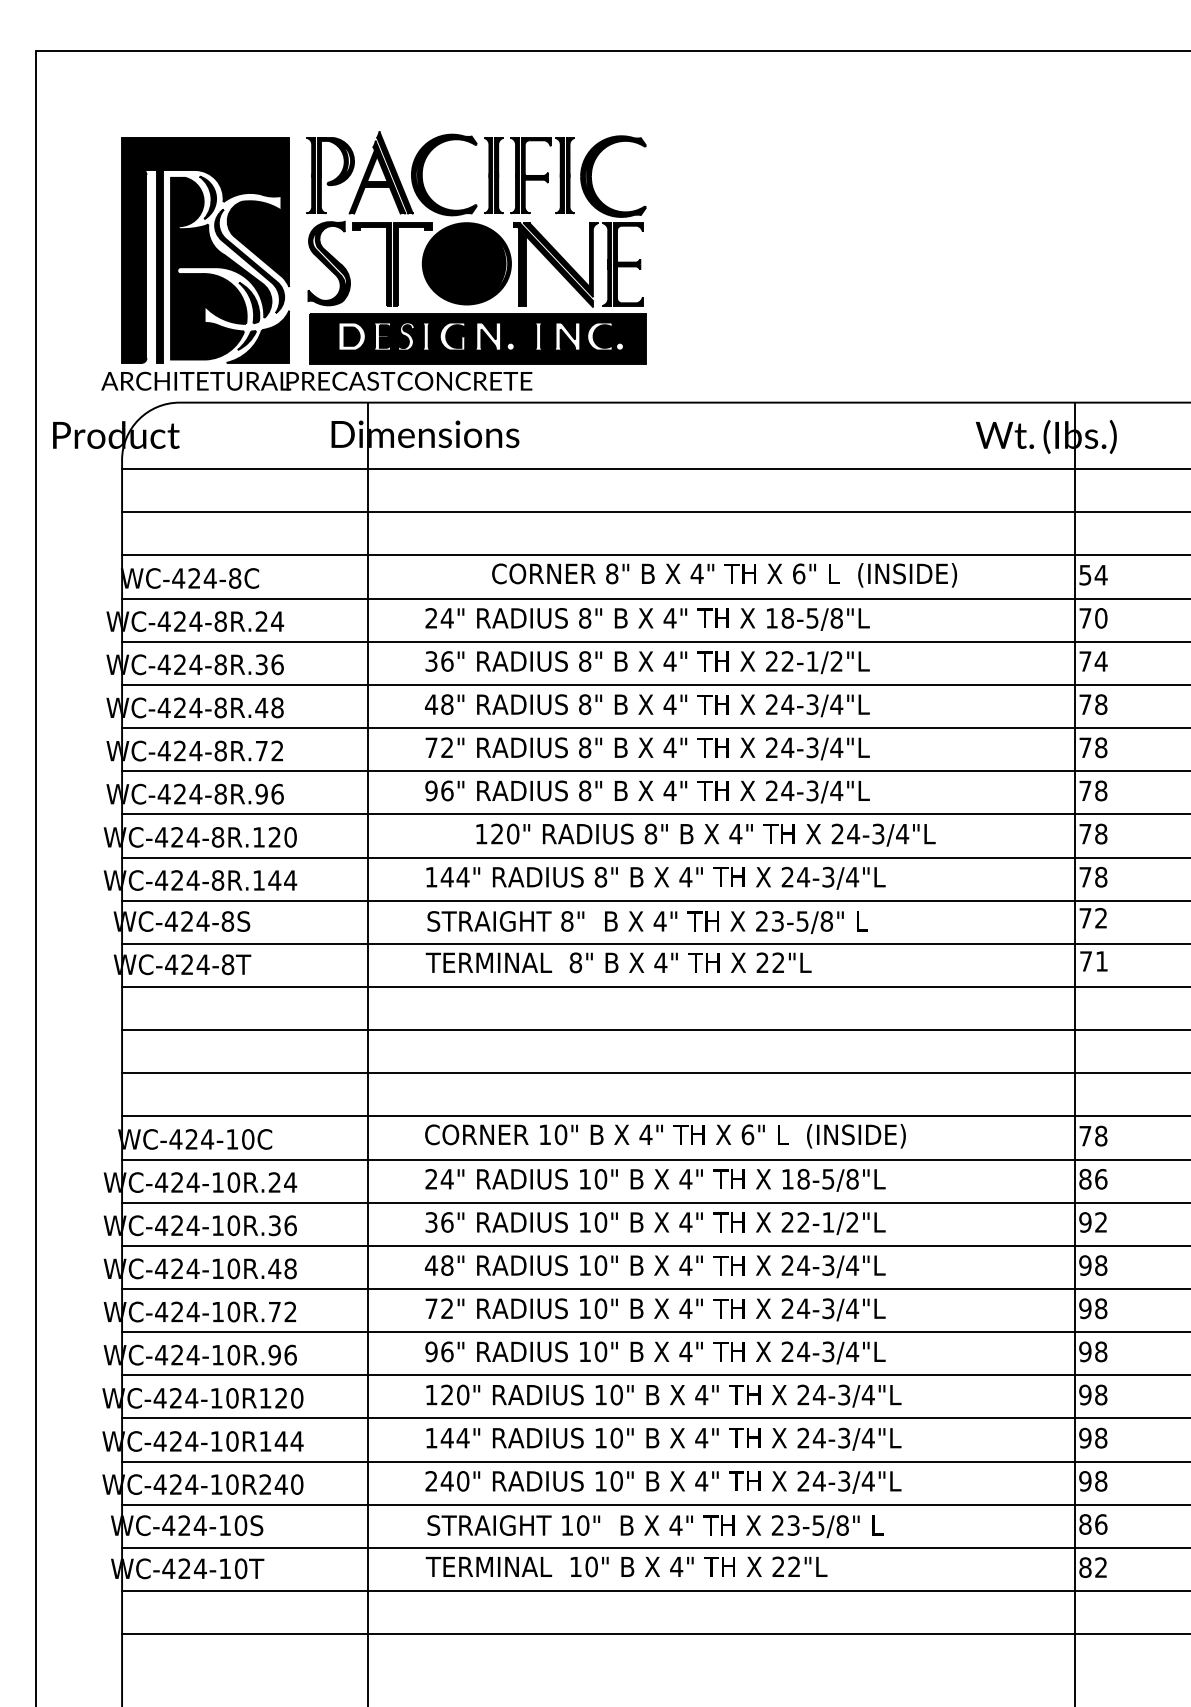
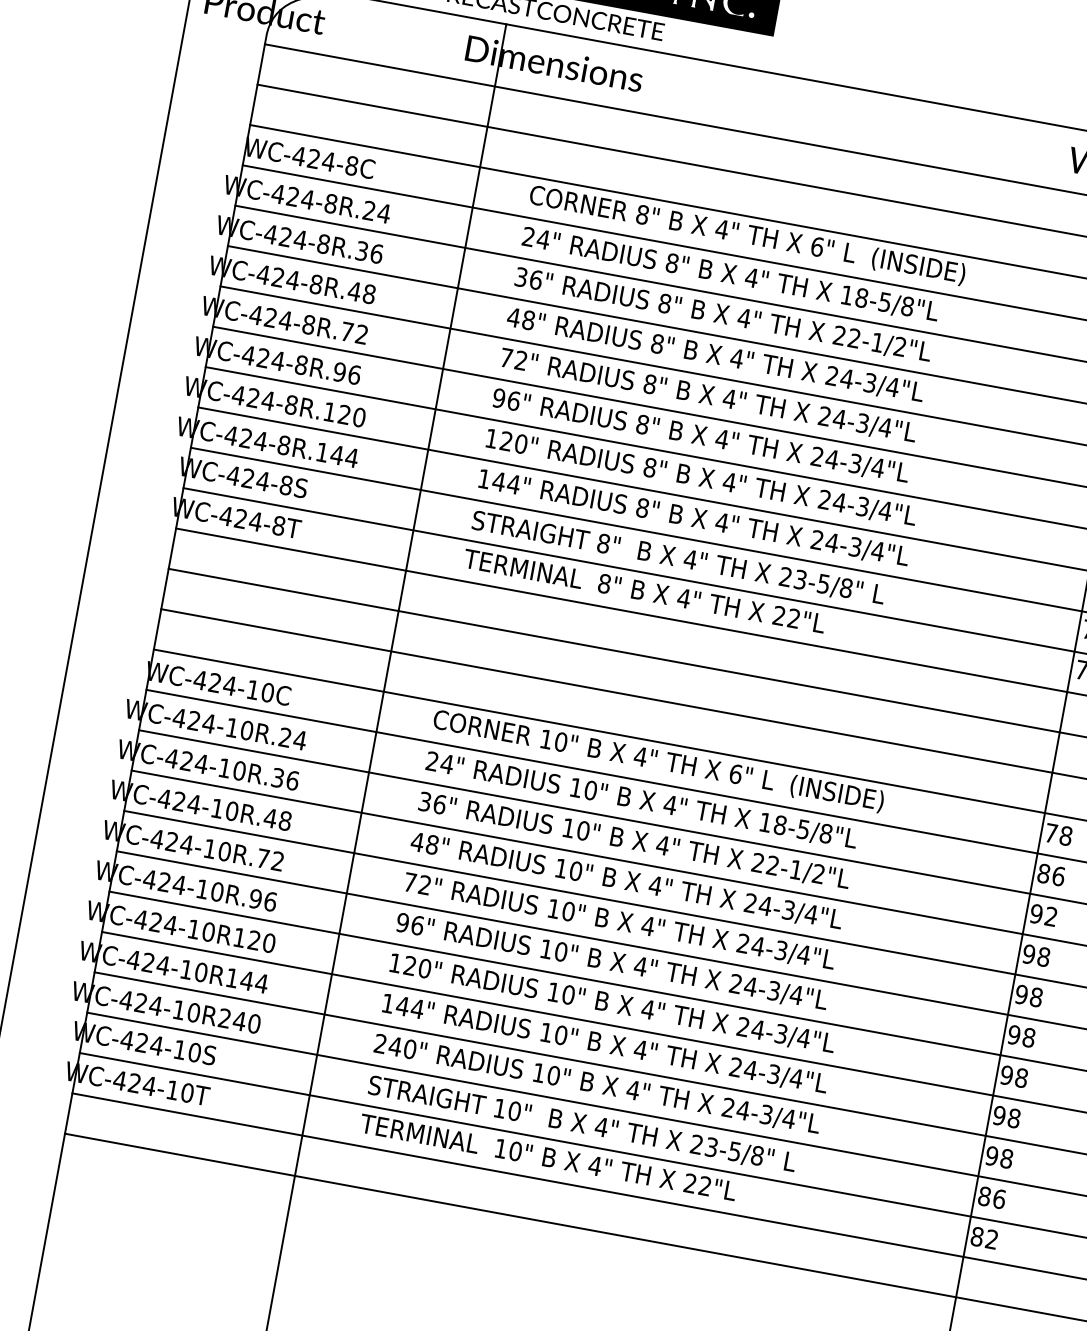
text: (724, 575) -> (747, 235), moved
text: (705, 834) -> (701, 477), moved

